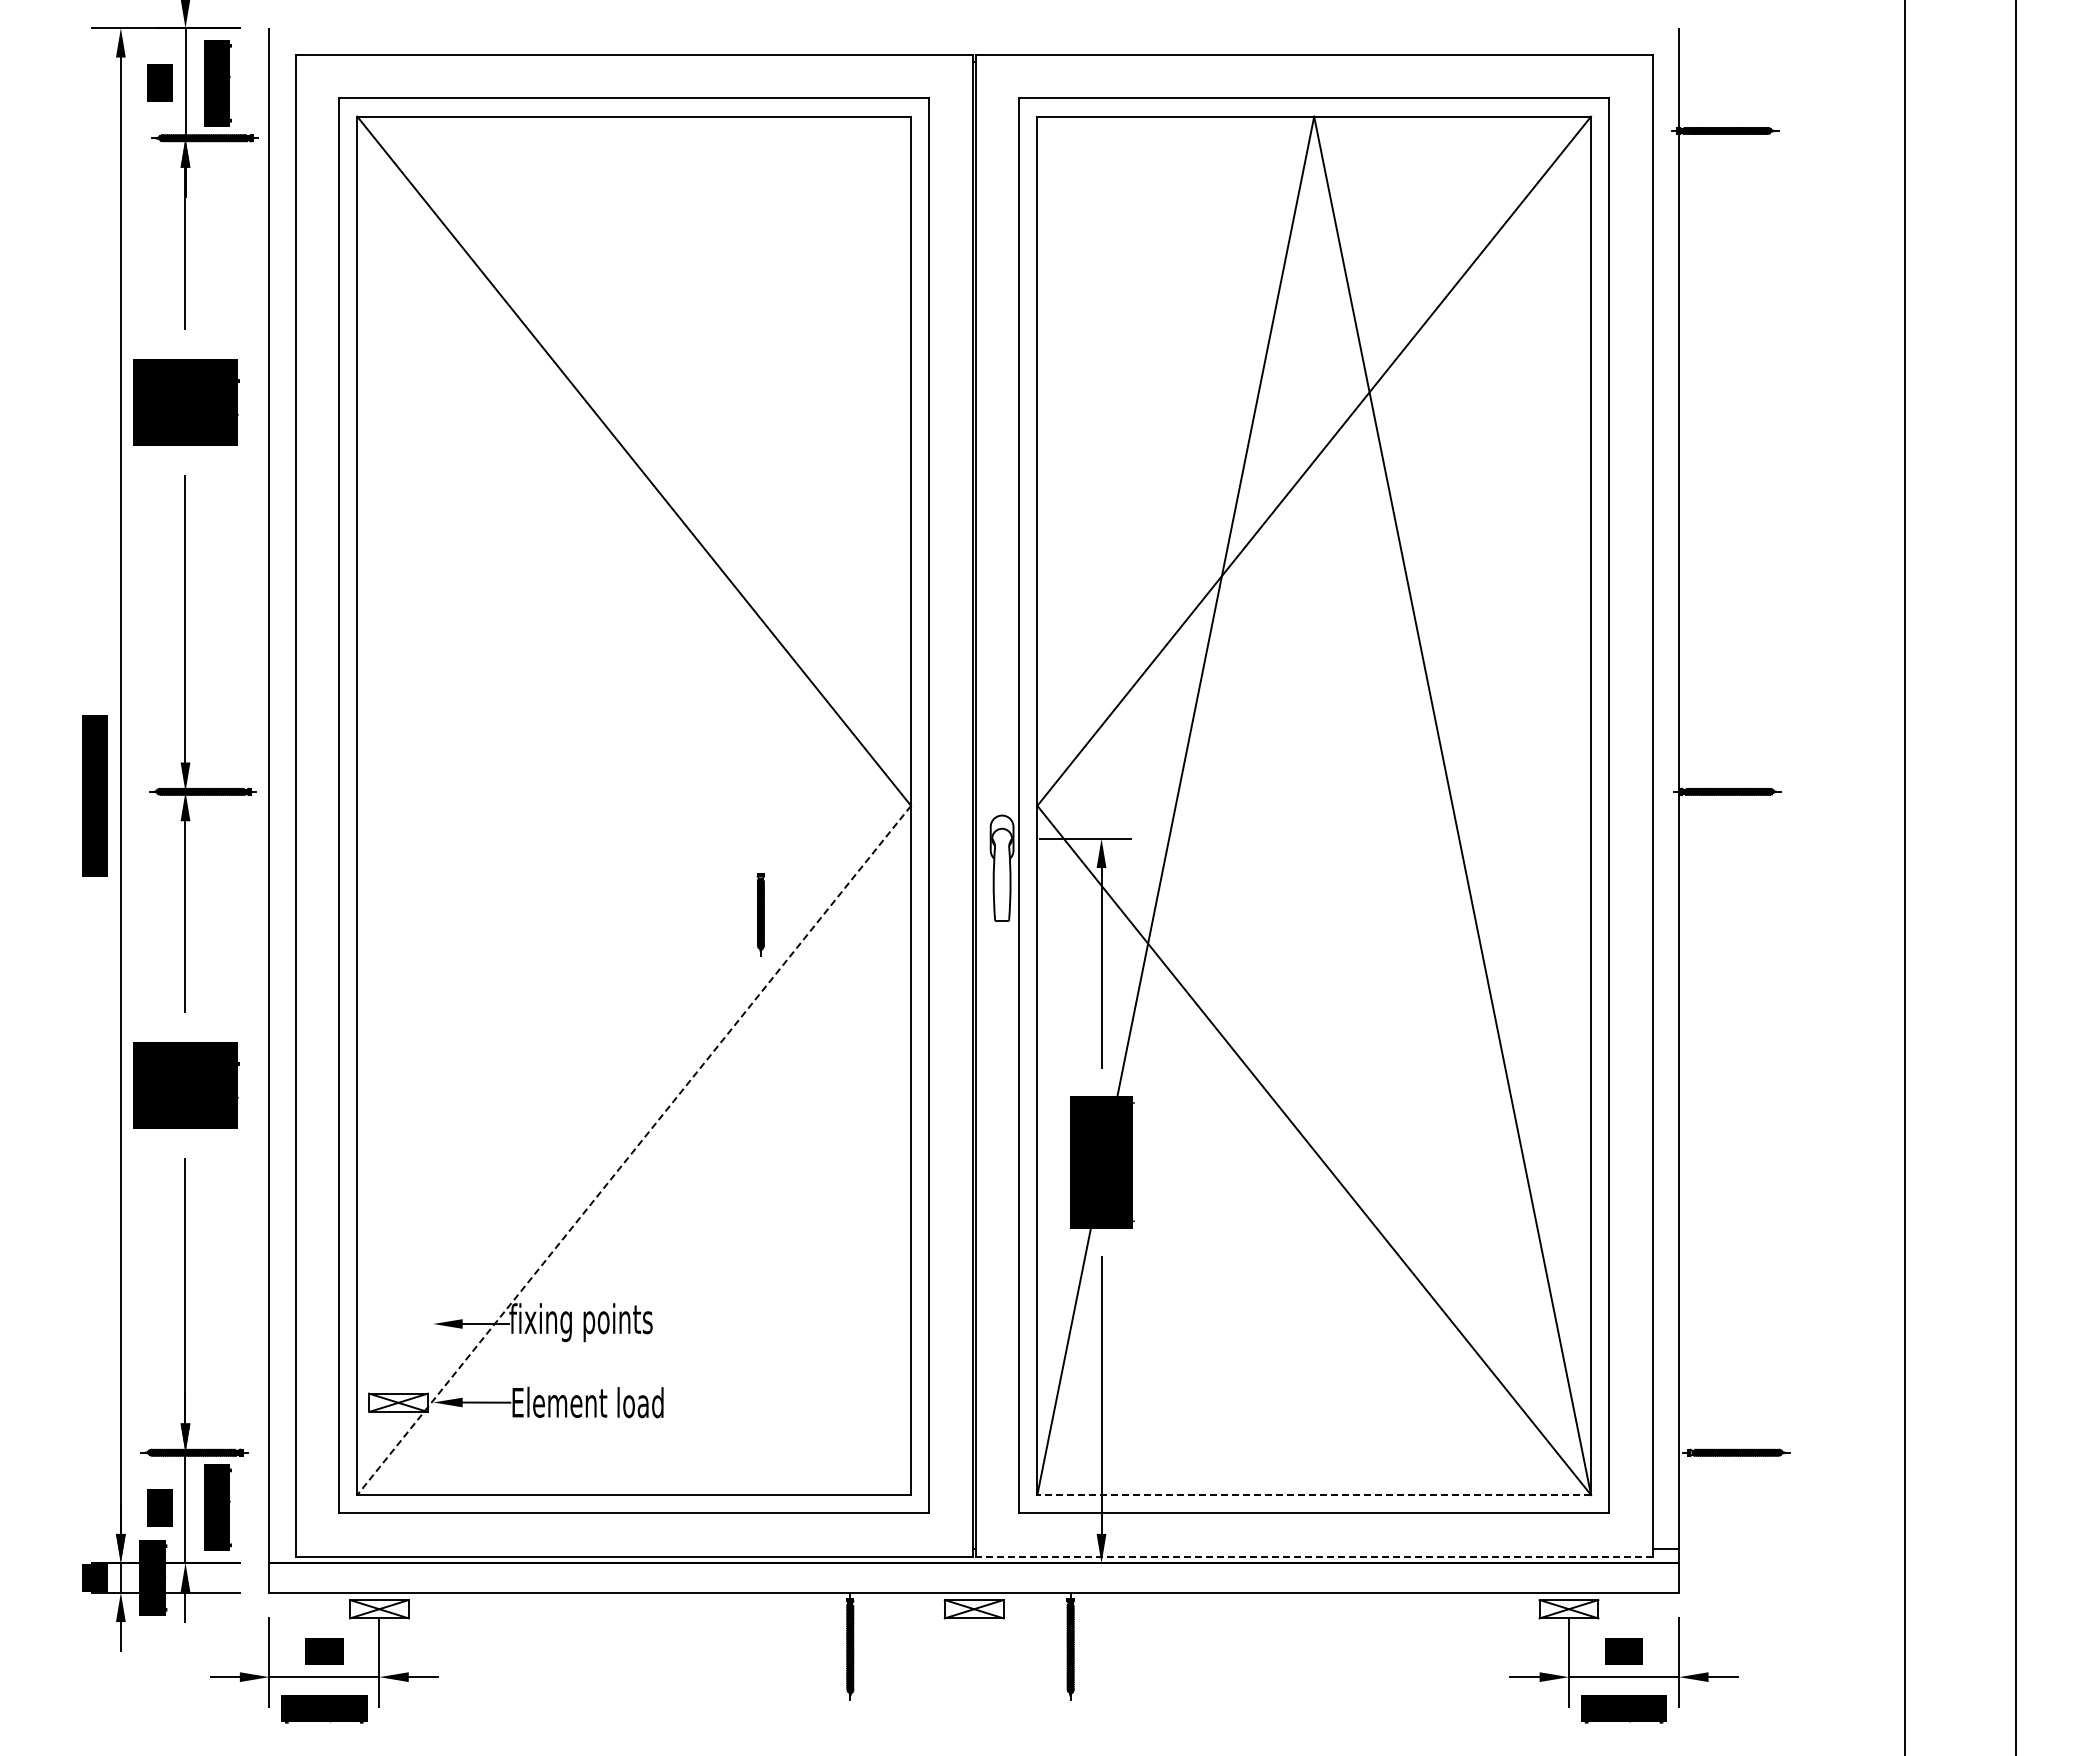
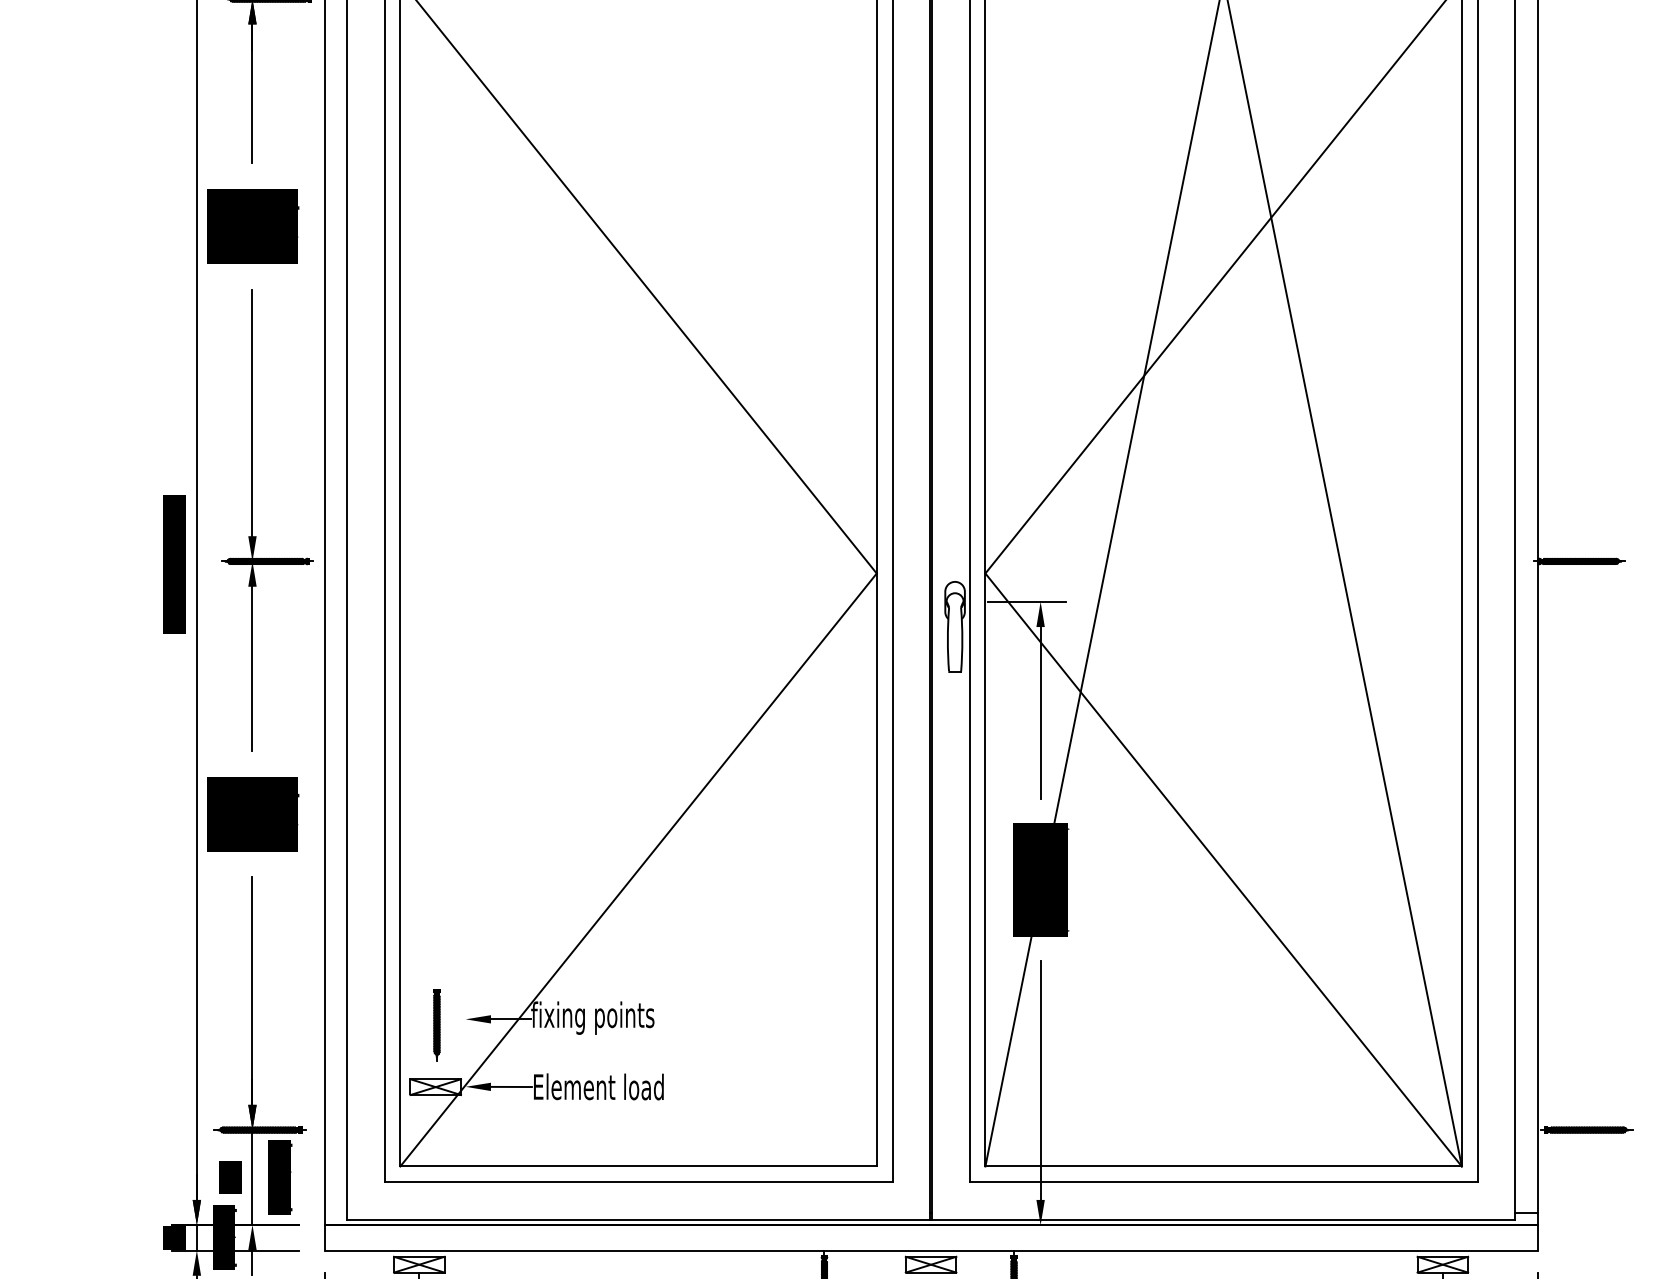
part: (760, 914) -> (436, 1024), moved
line: (633, 1150) -> (637, 870), dashed -> solid
line: (1314, 1495) -> (1223, 1166), dashed -> solid
line: (1314, 1556) -> (1223, 1219), dashed -> solid

